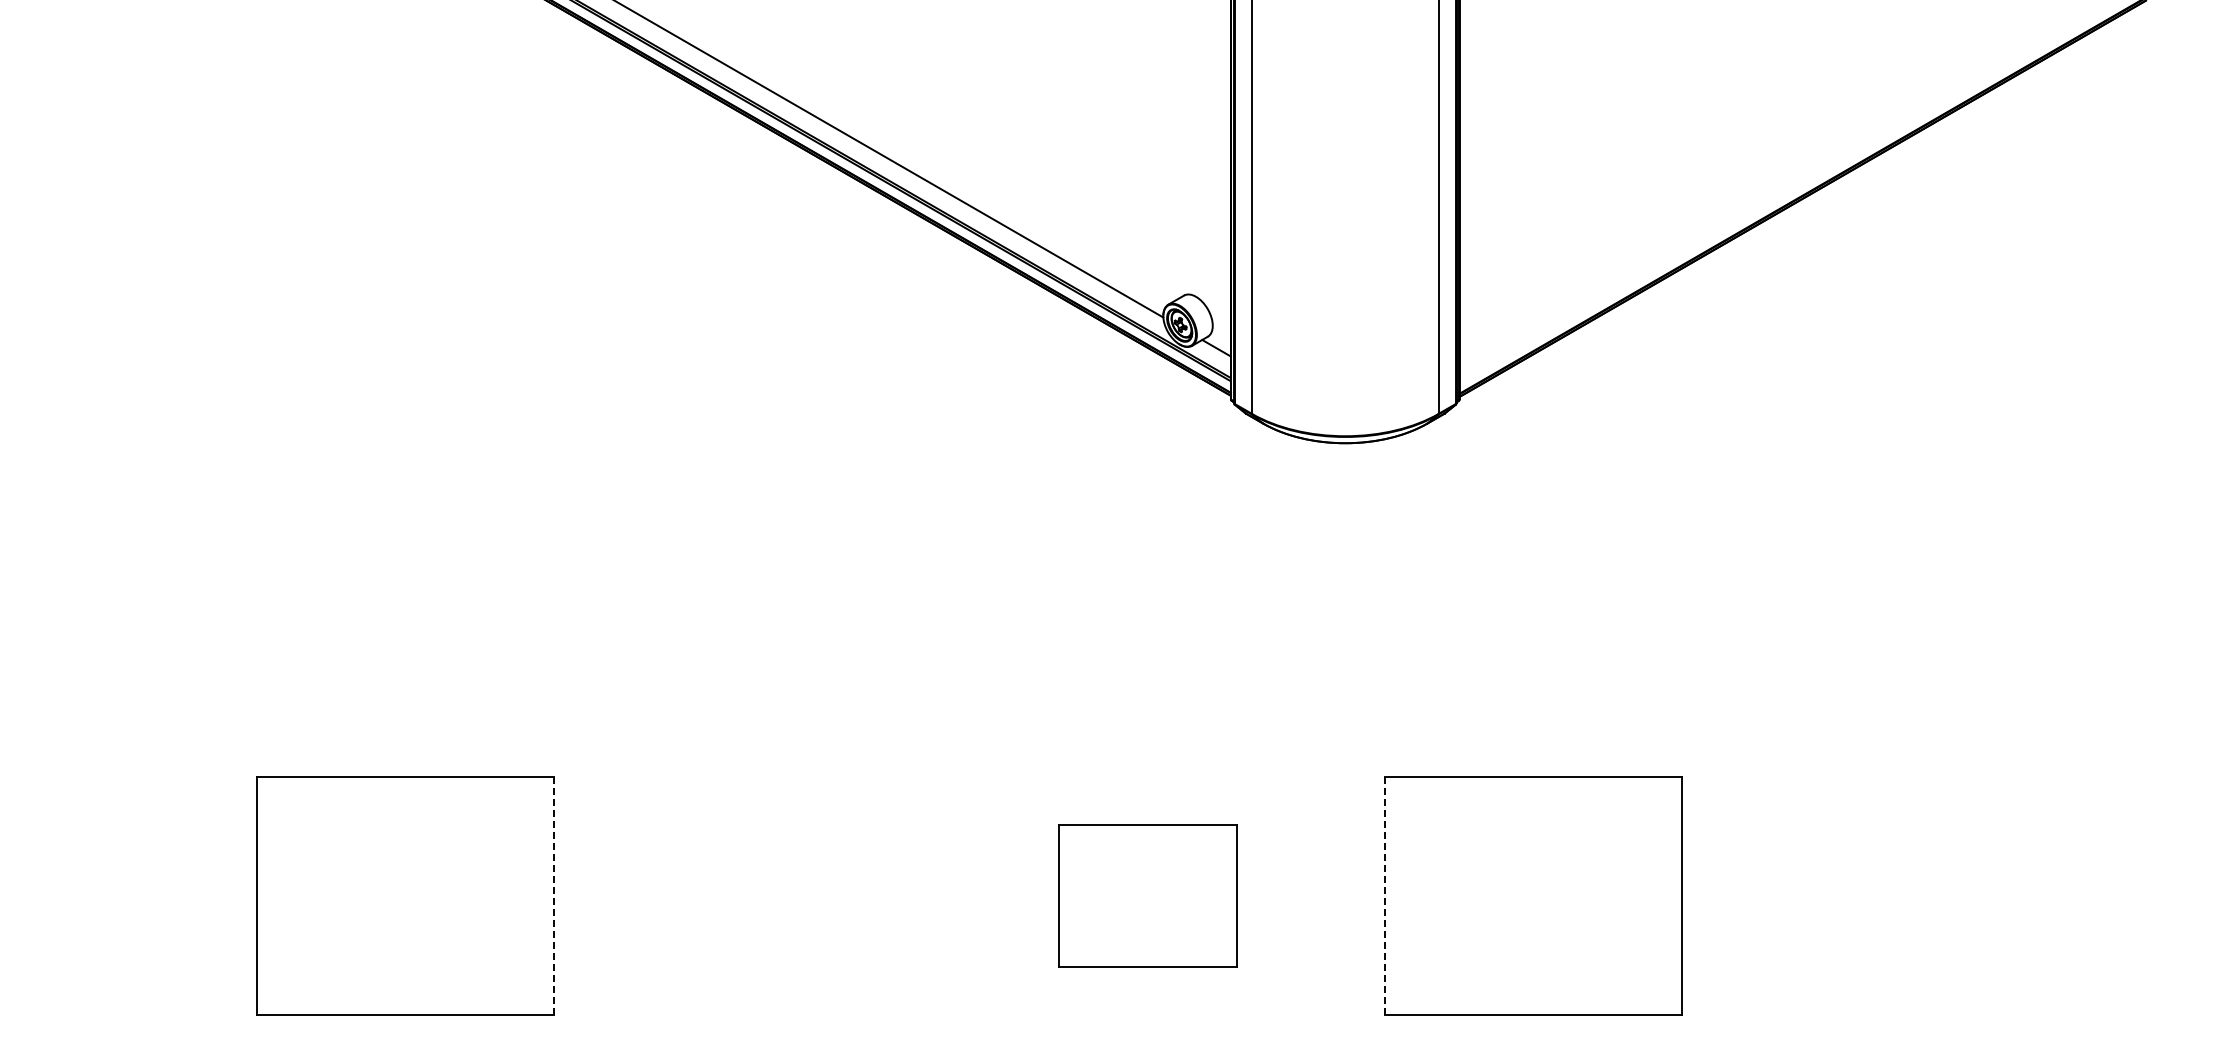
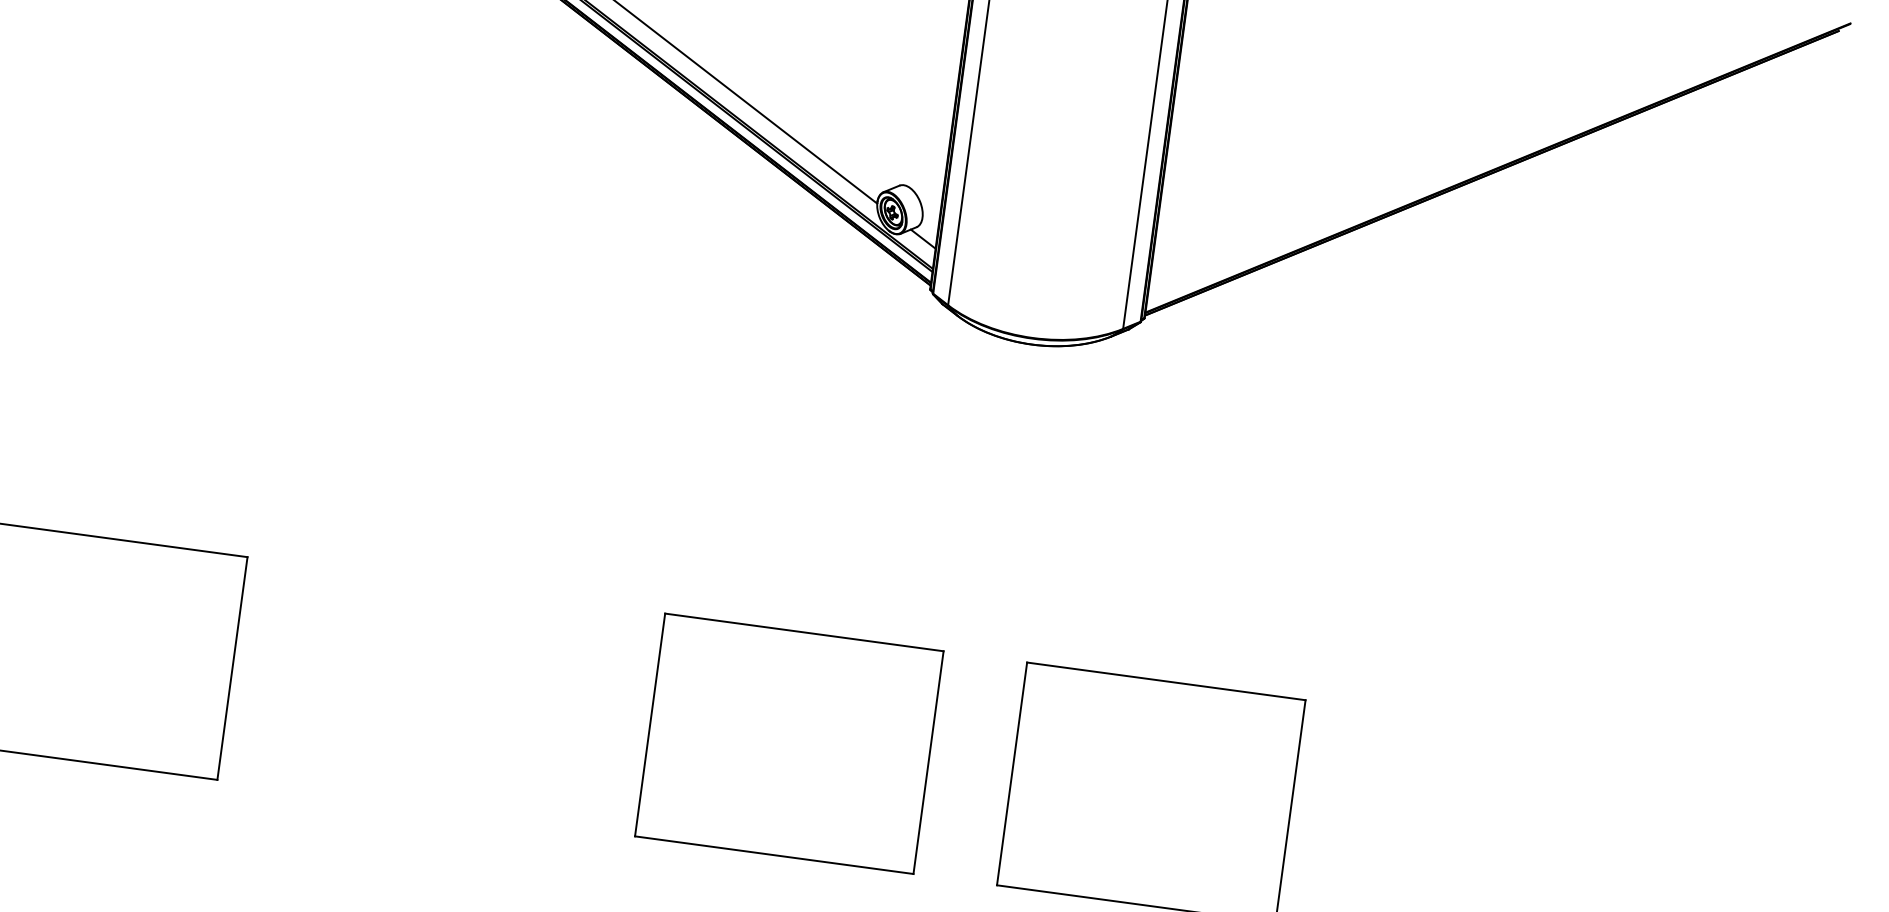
line: (553, 895) -> (232, 668), dashed -> solid
part: (1147, 895) -> (789, 743), size x1.67
line: (1385, 895) -> (1012, 773), dashed -> solid

